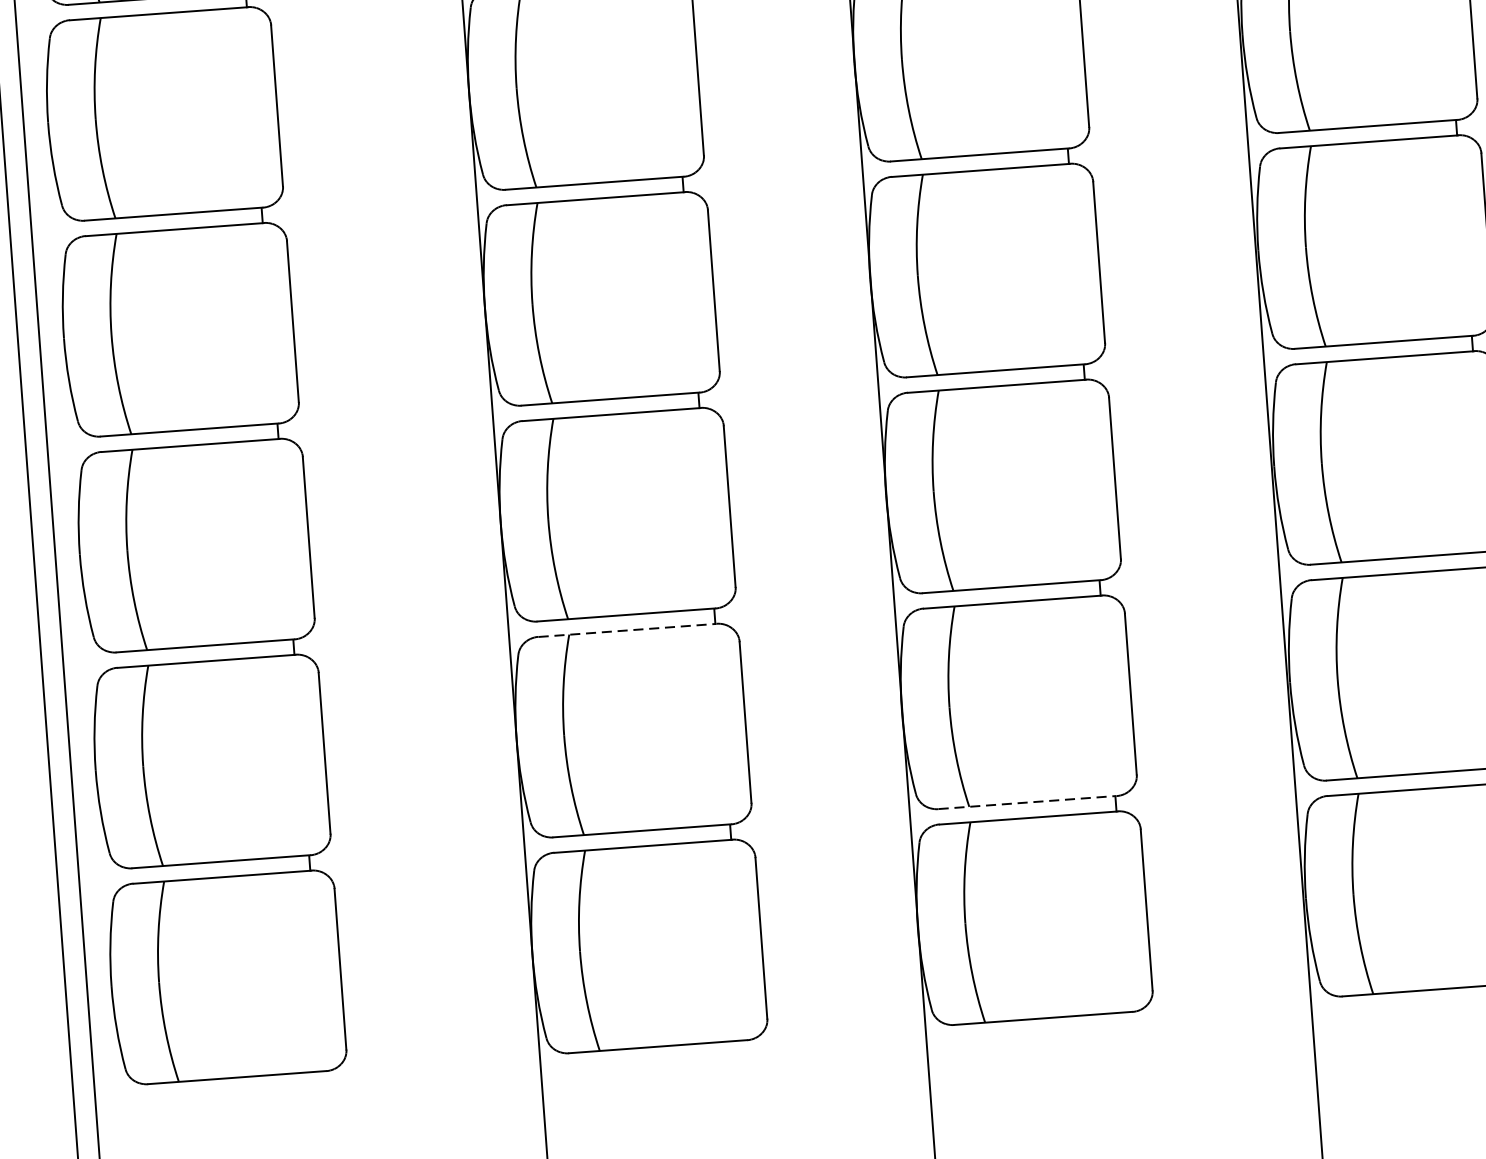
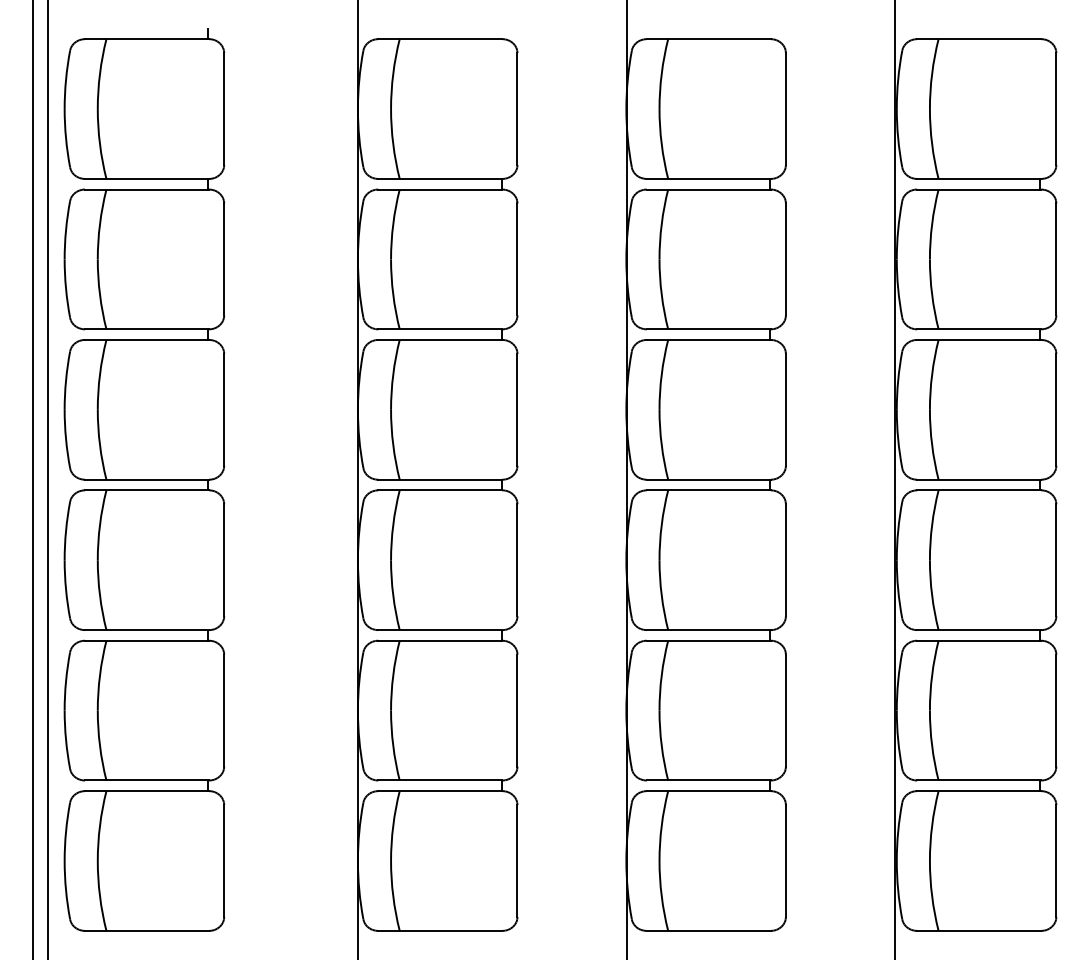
line: (627, 629) -> (440, 640), dashed -> solid
line: (1027, 802) -> (708, 780), dashed -> solid

